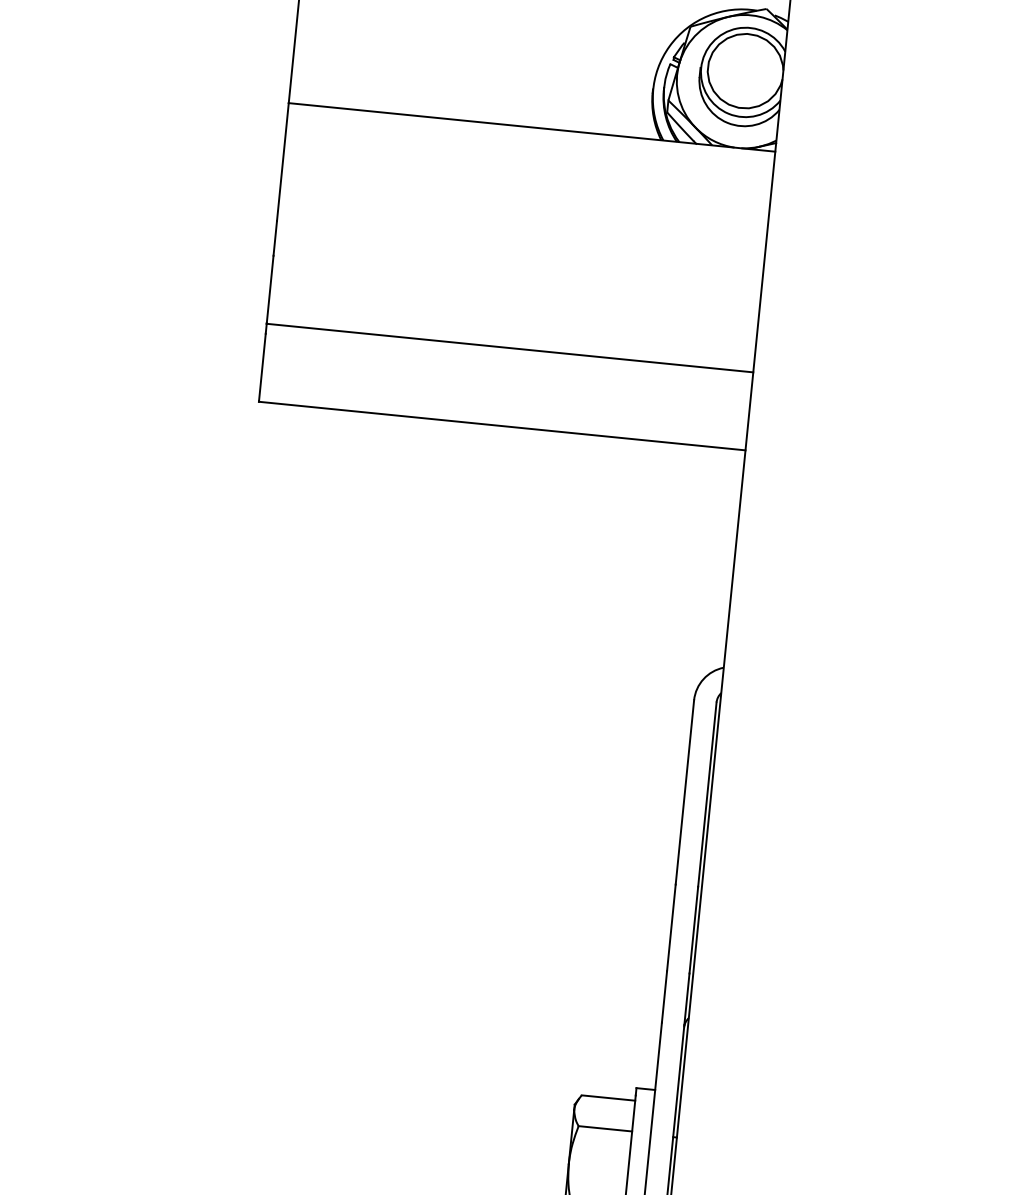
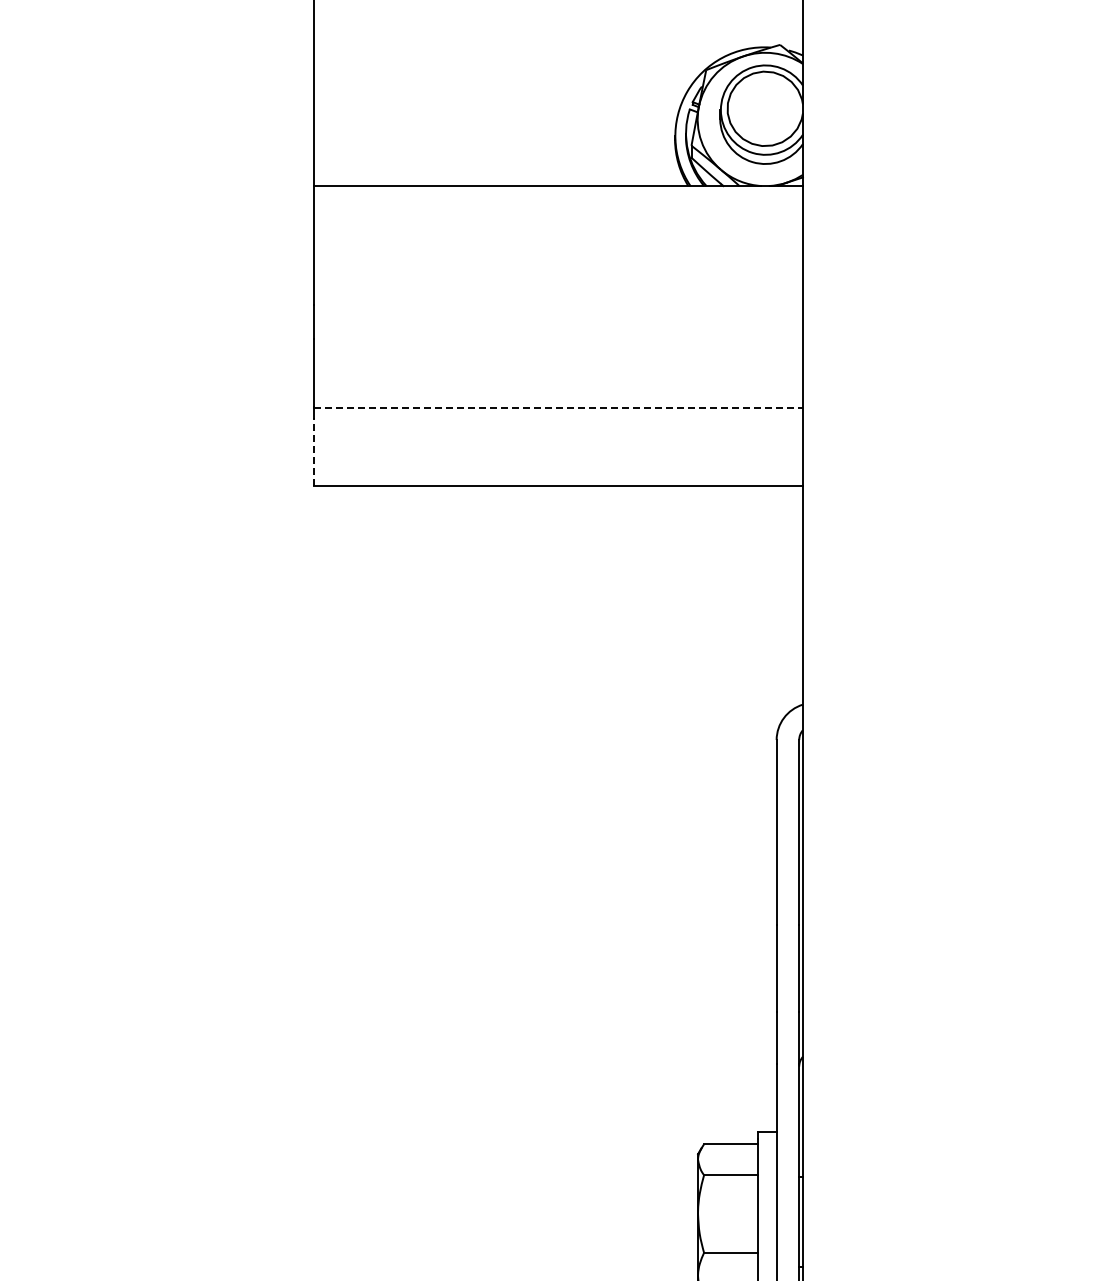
line: (510, 347) -> (558, 407), solid -> dashed
line: (262, 367) -> (314, 451), solid -> dashed

